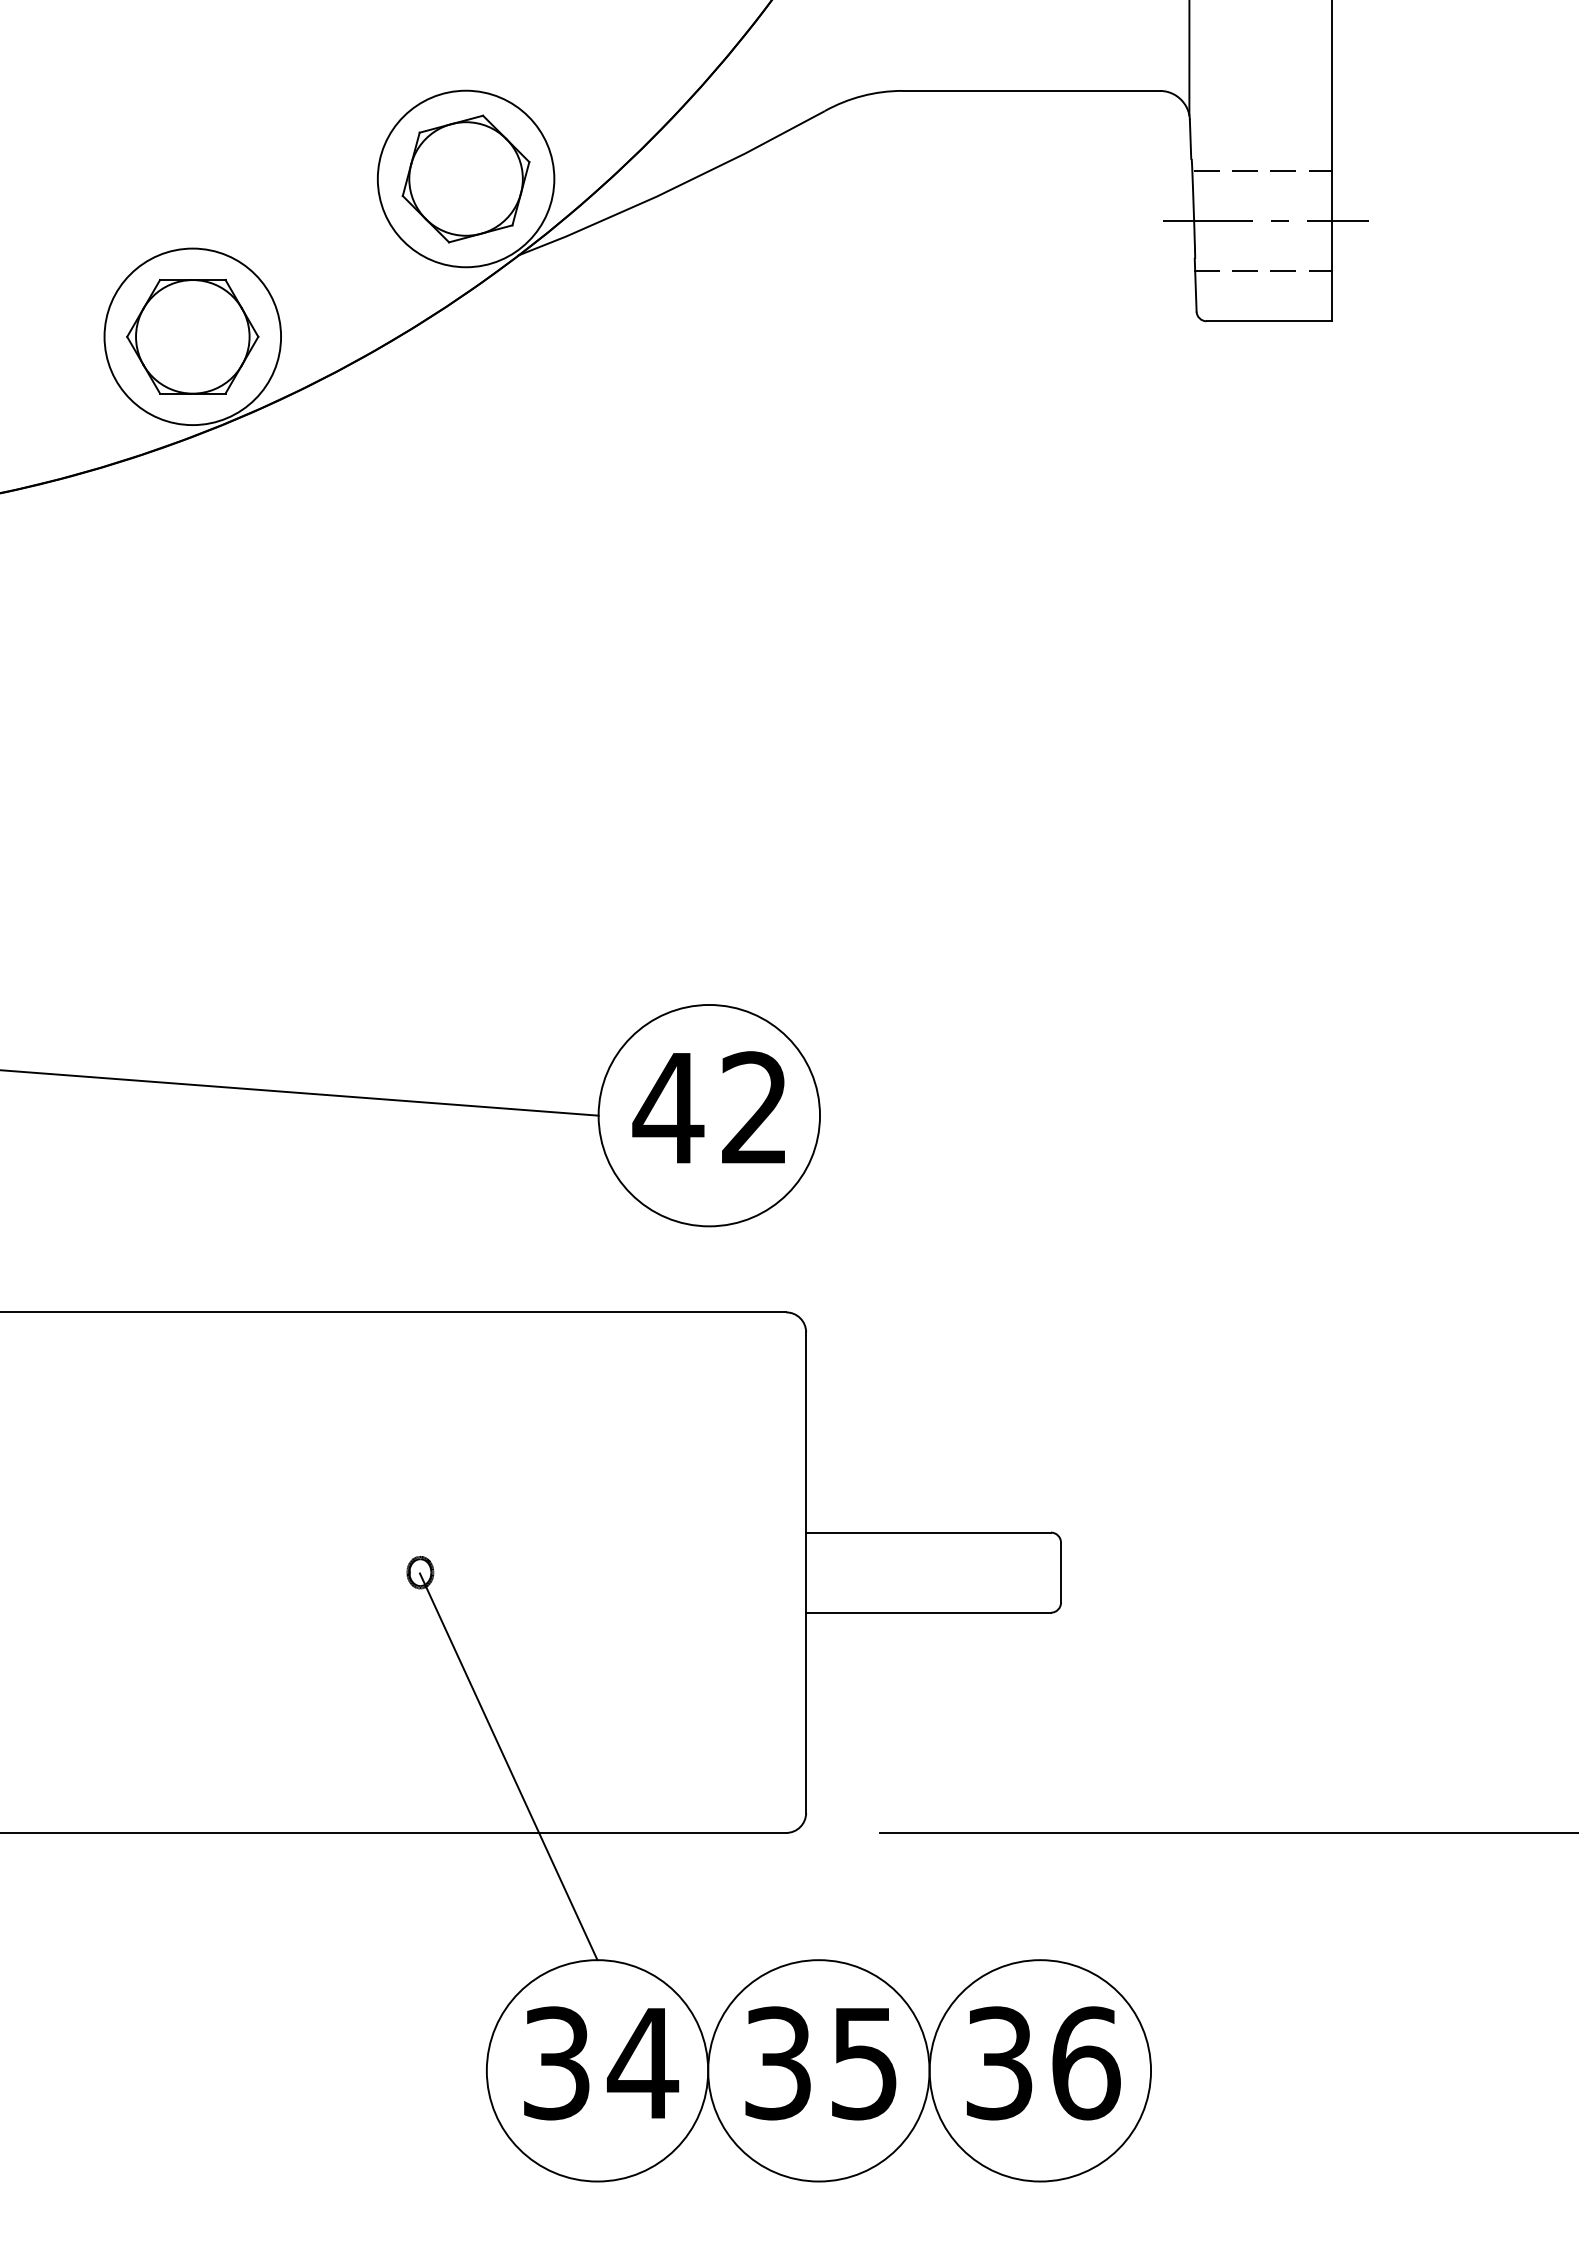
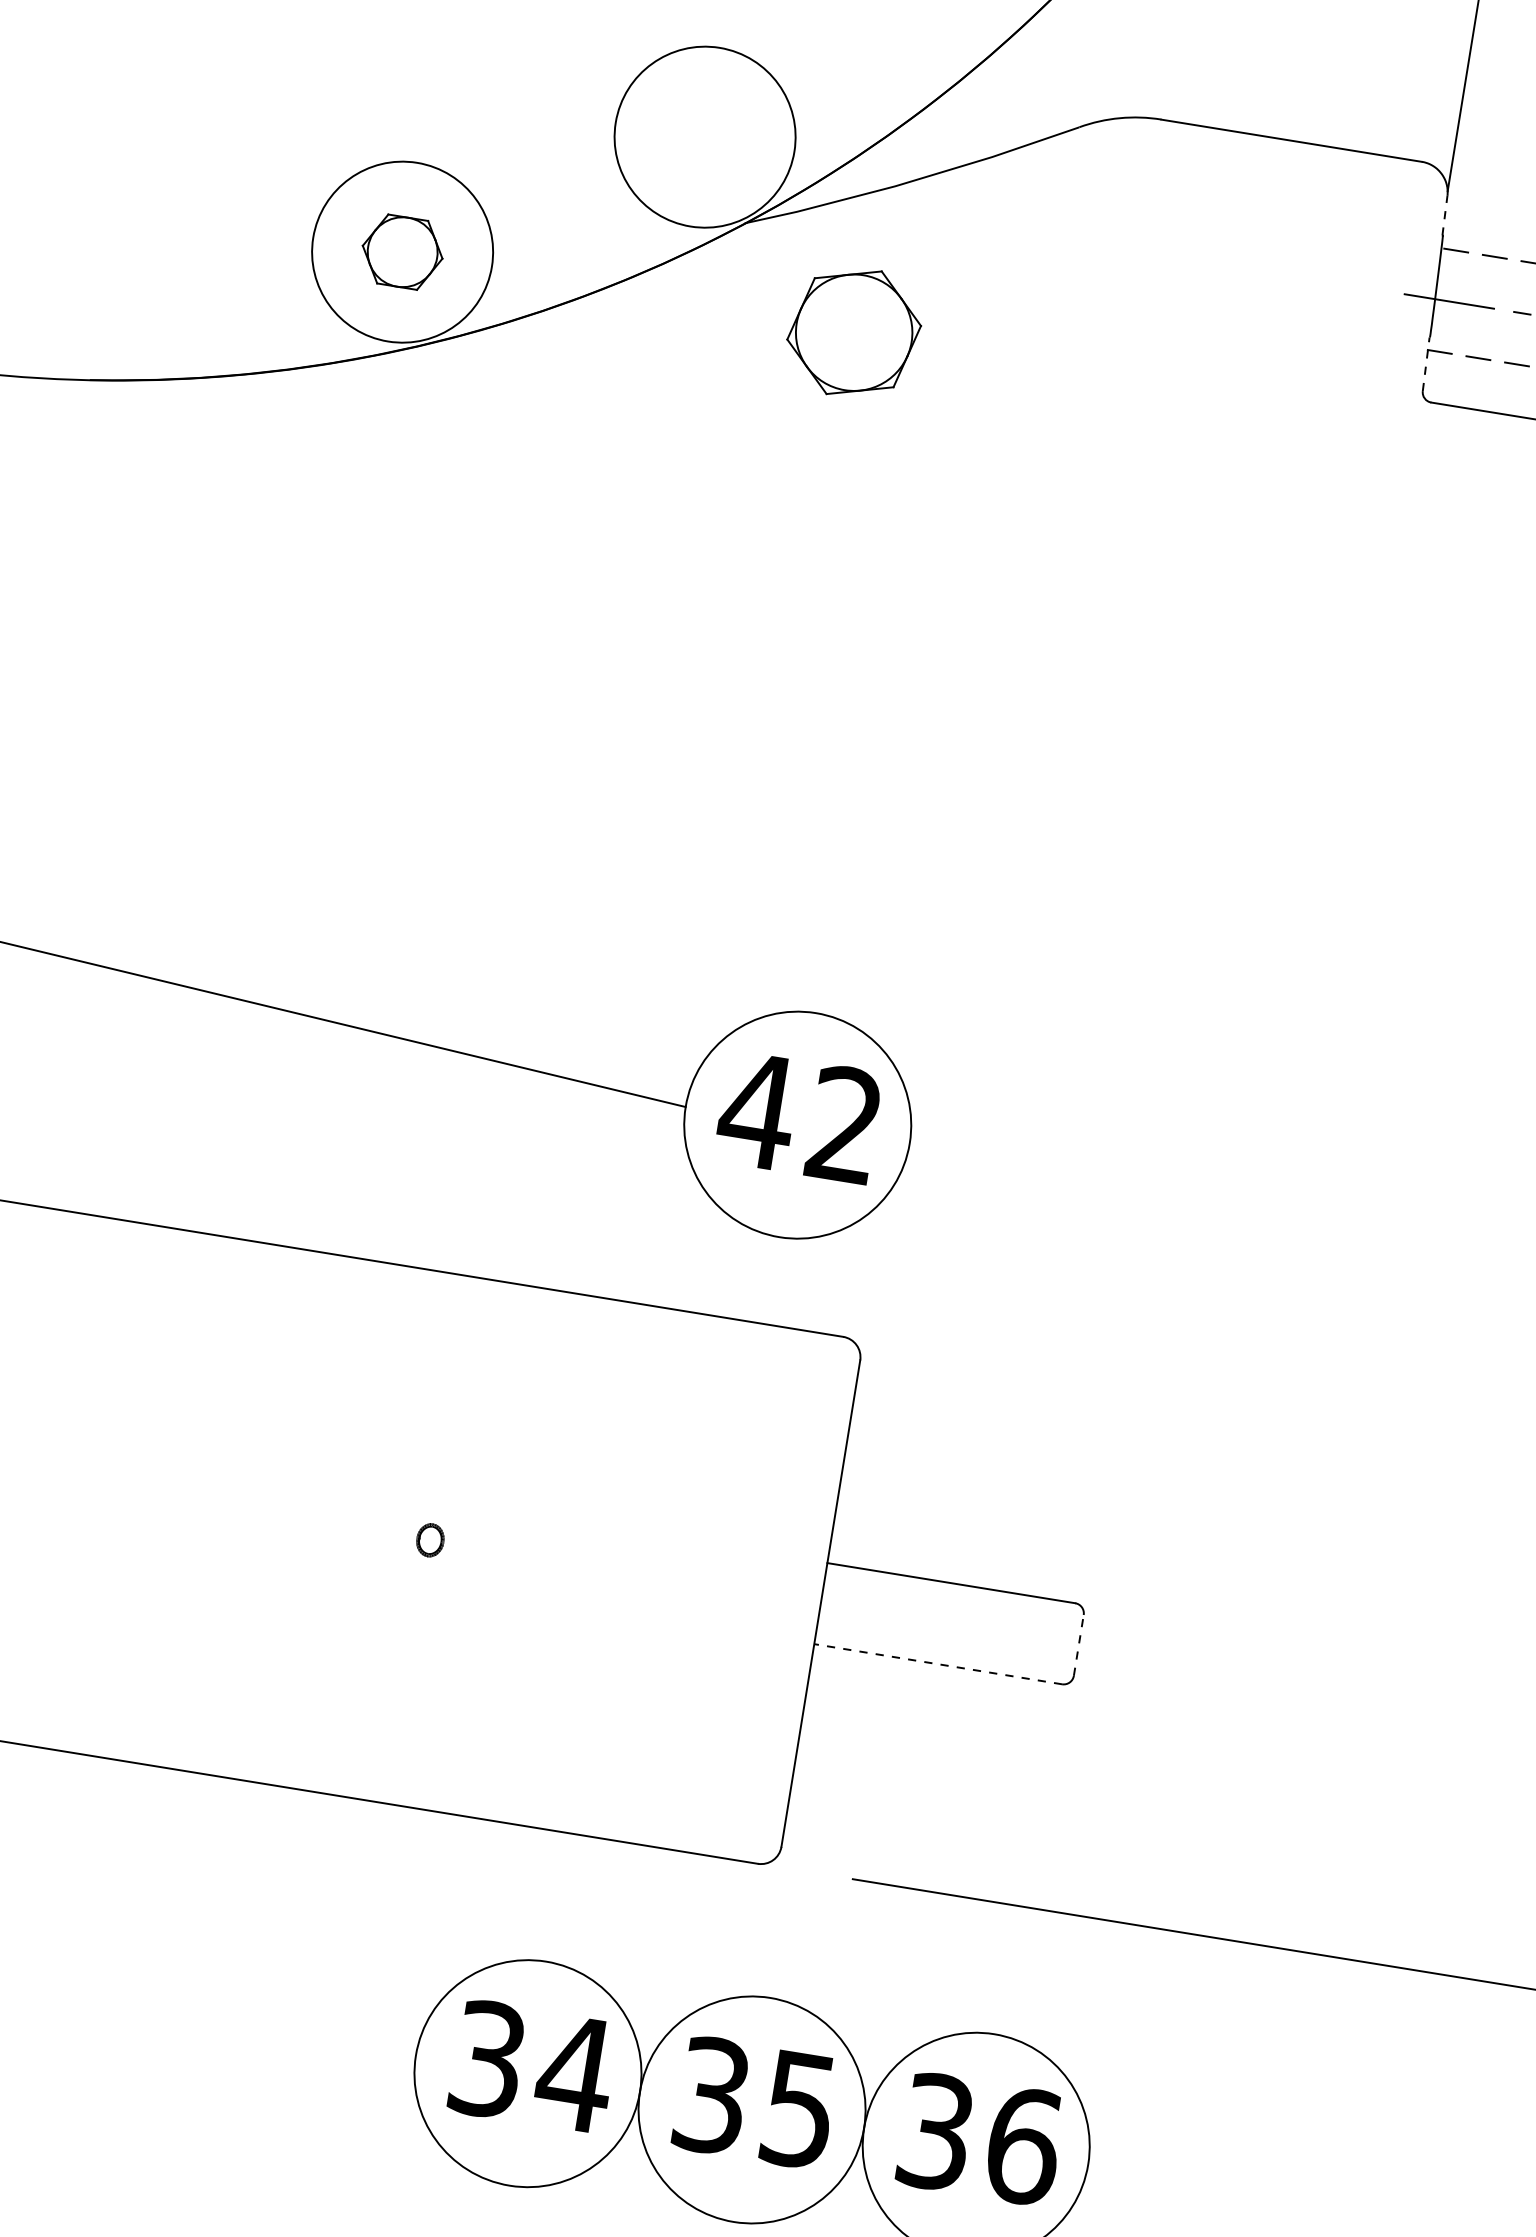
line: (1190, 139) -> (1444, 215), solid -> dashed
part: (465, 178) -> (853, 332), moved
line: (1195, 284) -> (1426, 363), solid -> dashed
part: (192, 336) -> (402, 251), size x0.6
line: (1061, 1572) -> (1079, 1645), solid -> dashed
line: (928, 1612) -> (938, 1663), solid -> dashed
line: (508, 1766) -> (487, 1751), removed

